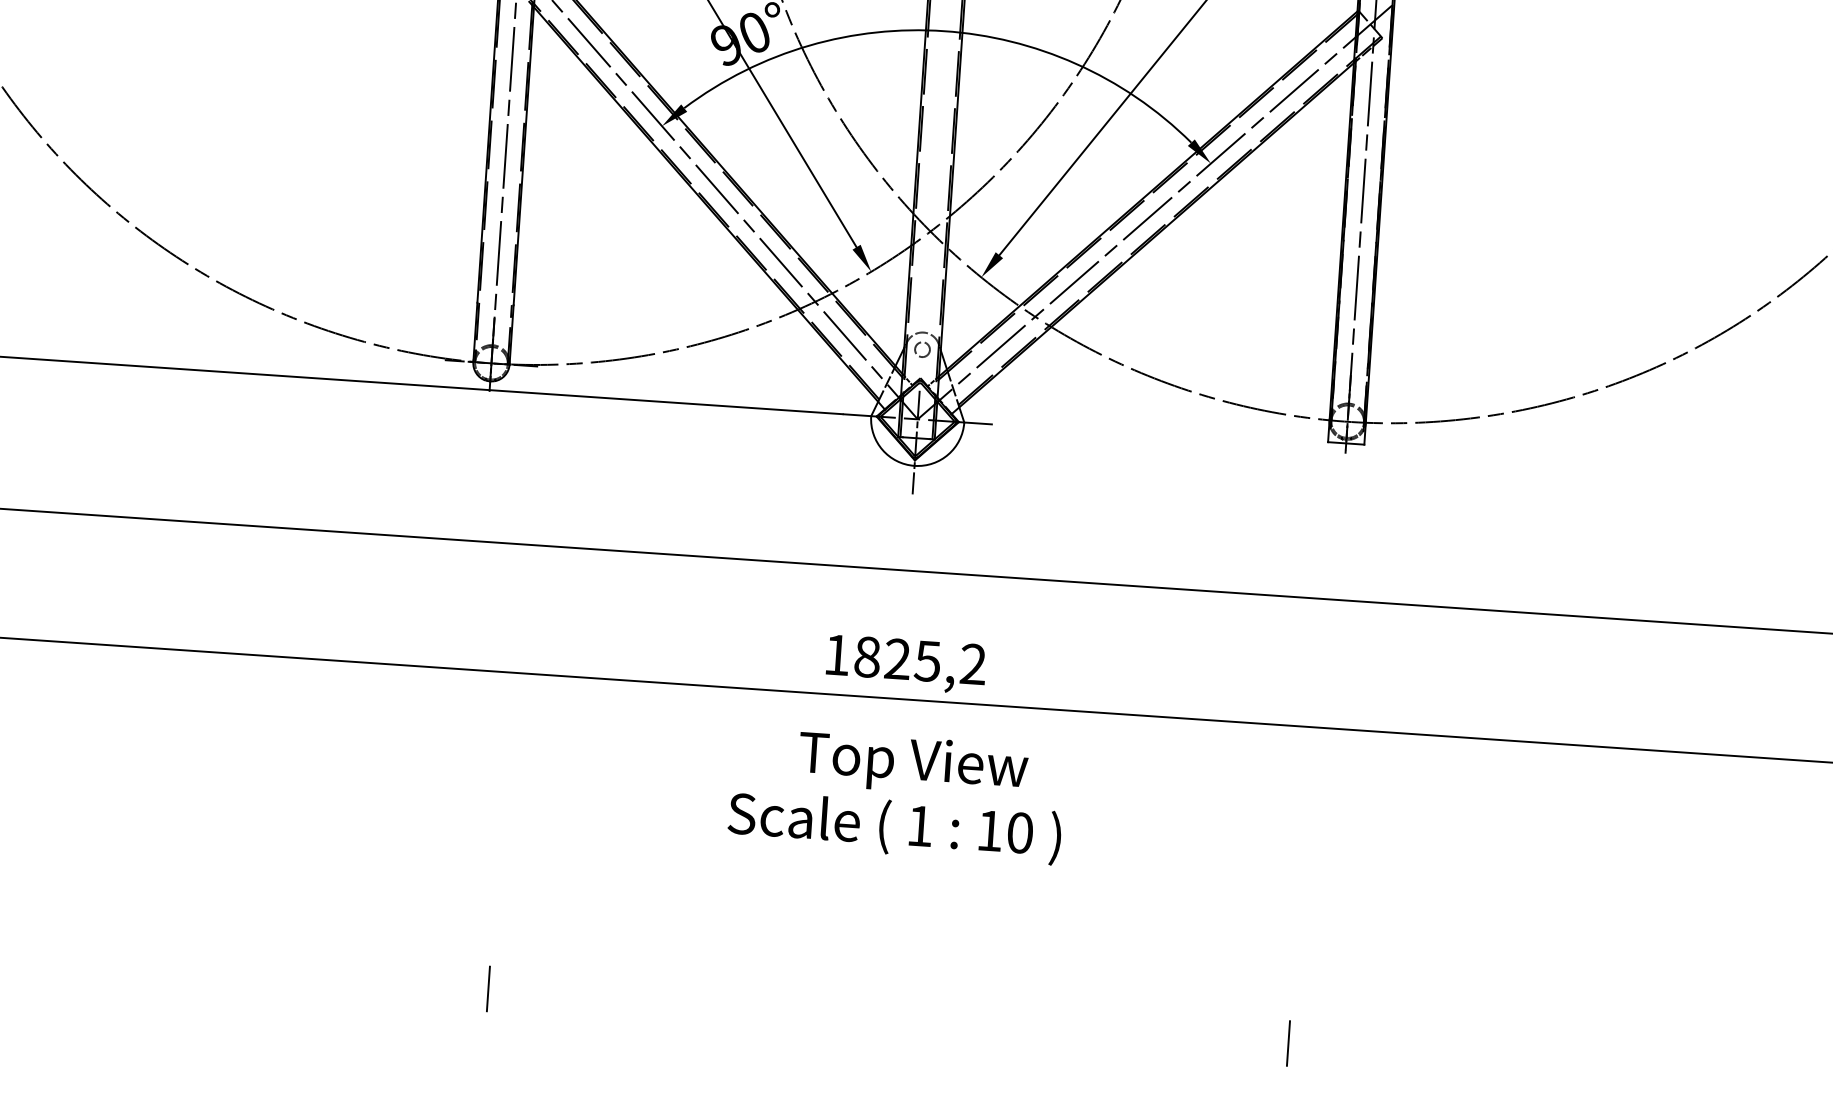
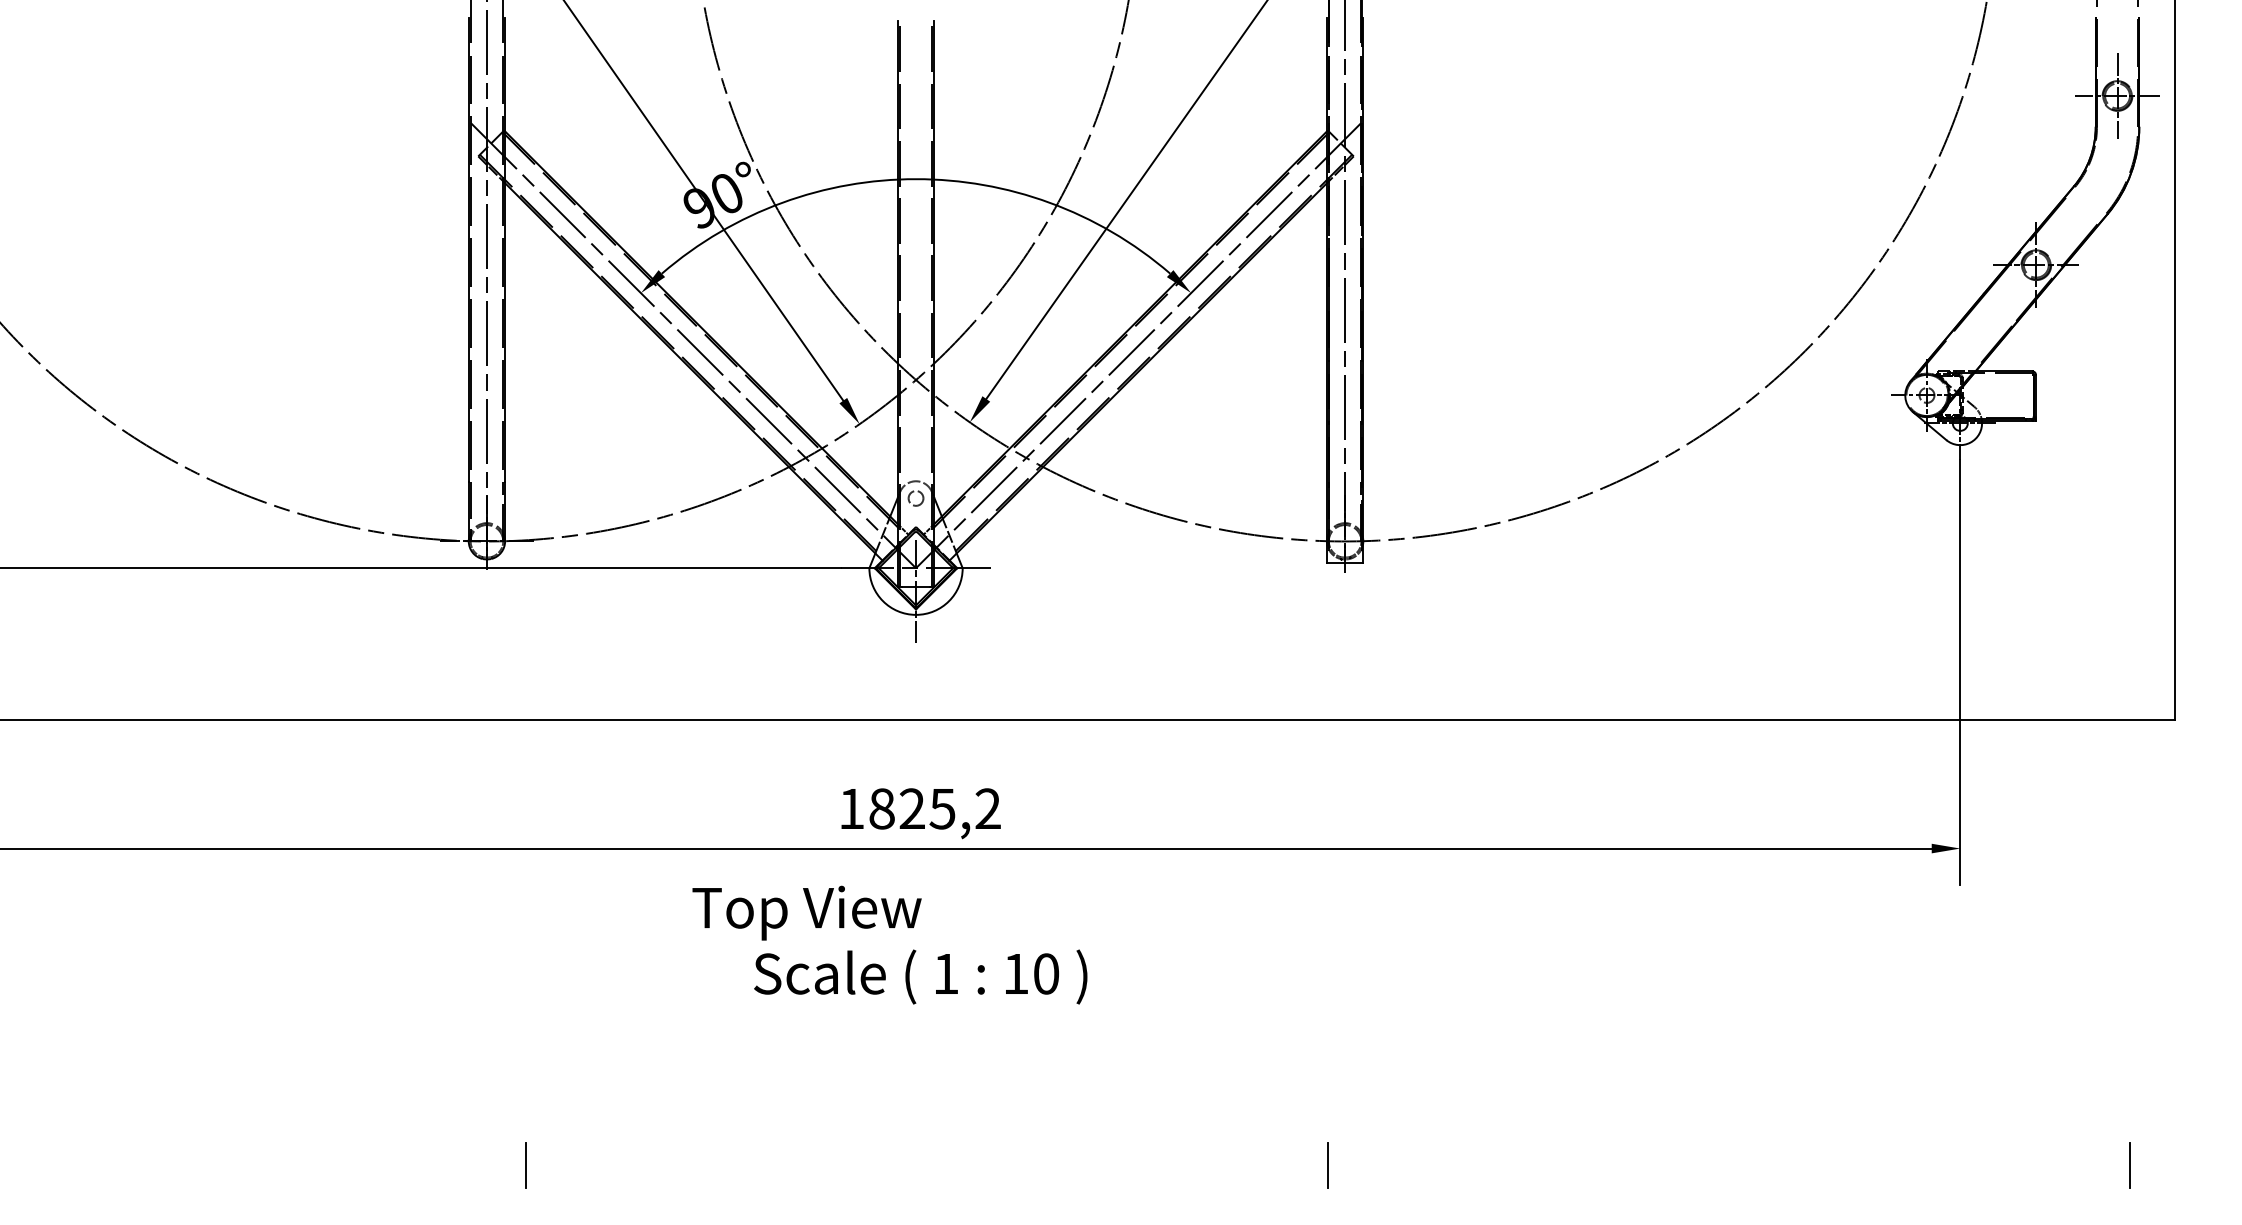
text: (912, 764) -> (806, 912), moved

